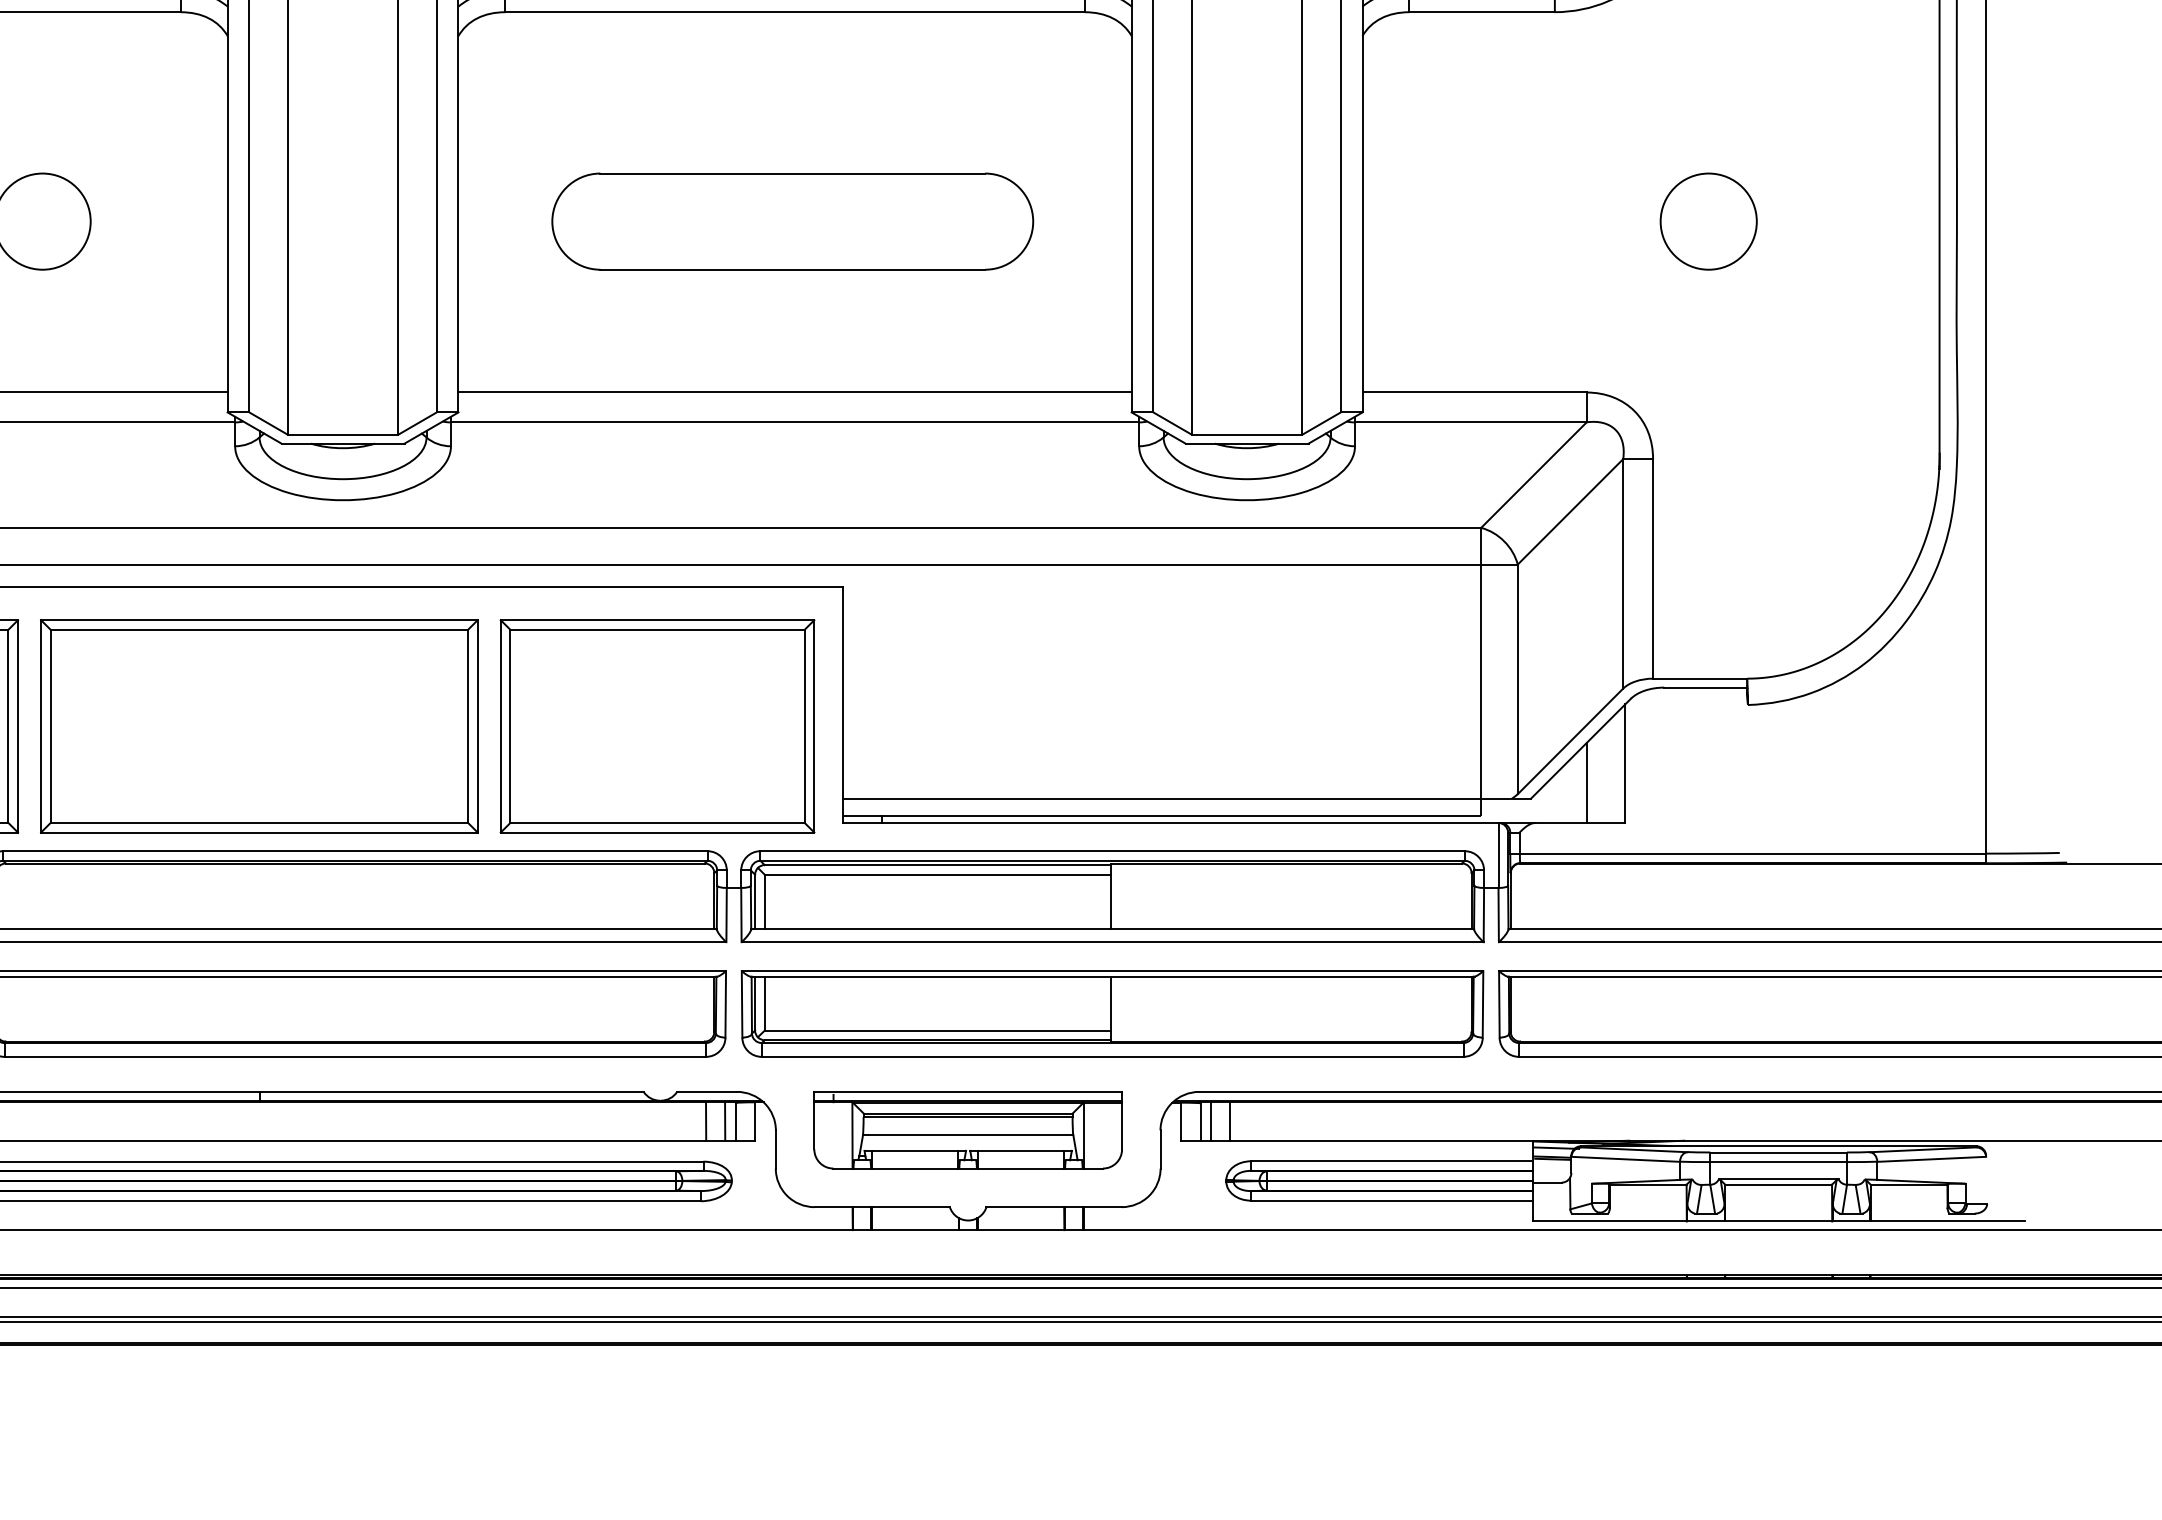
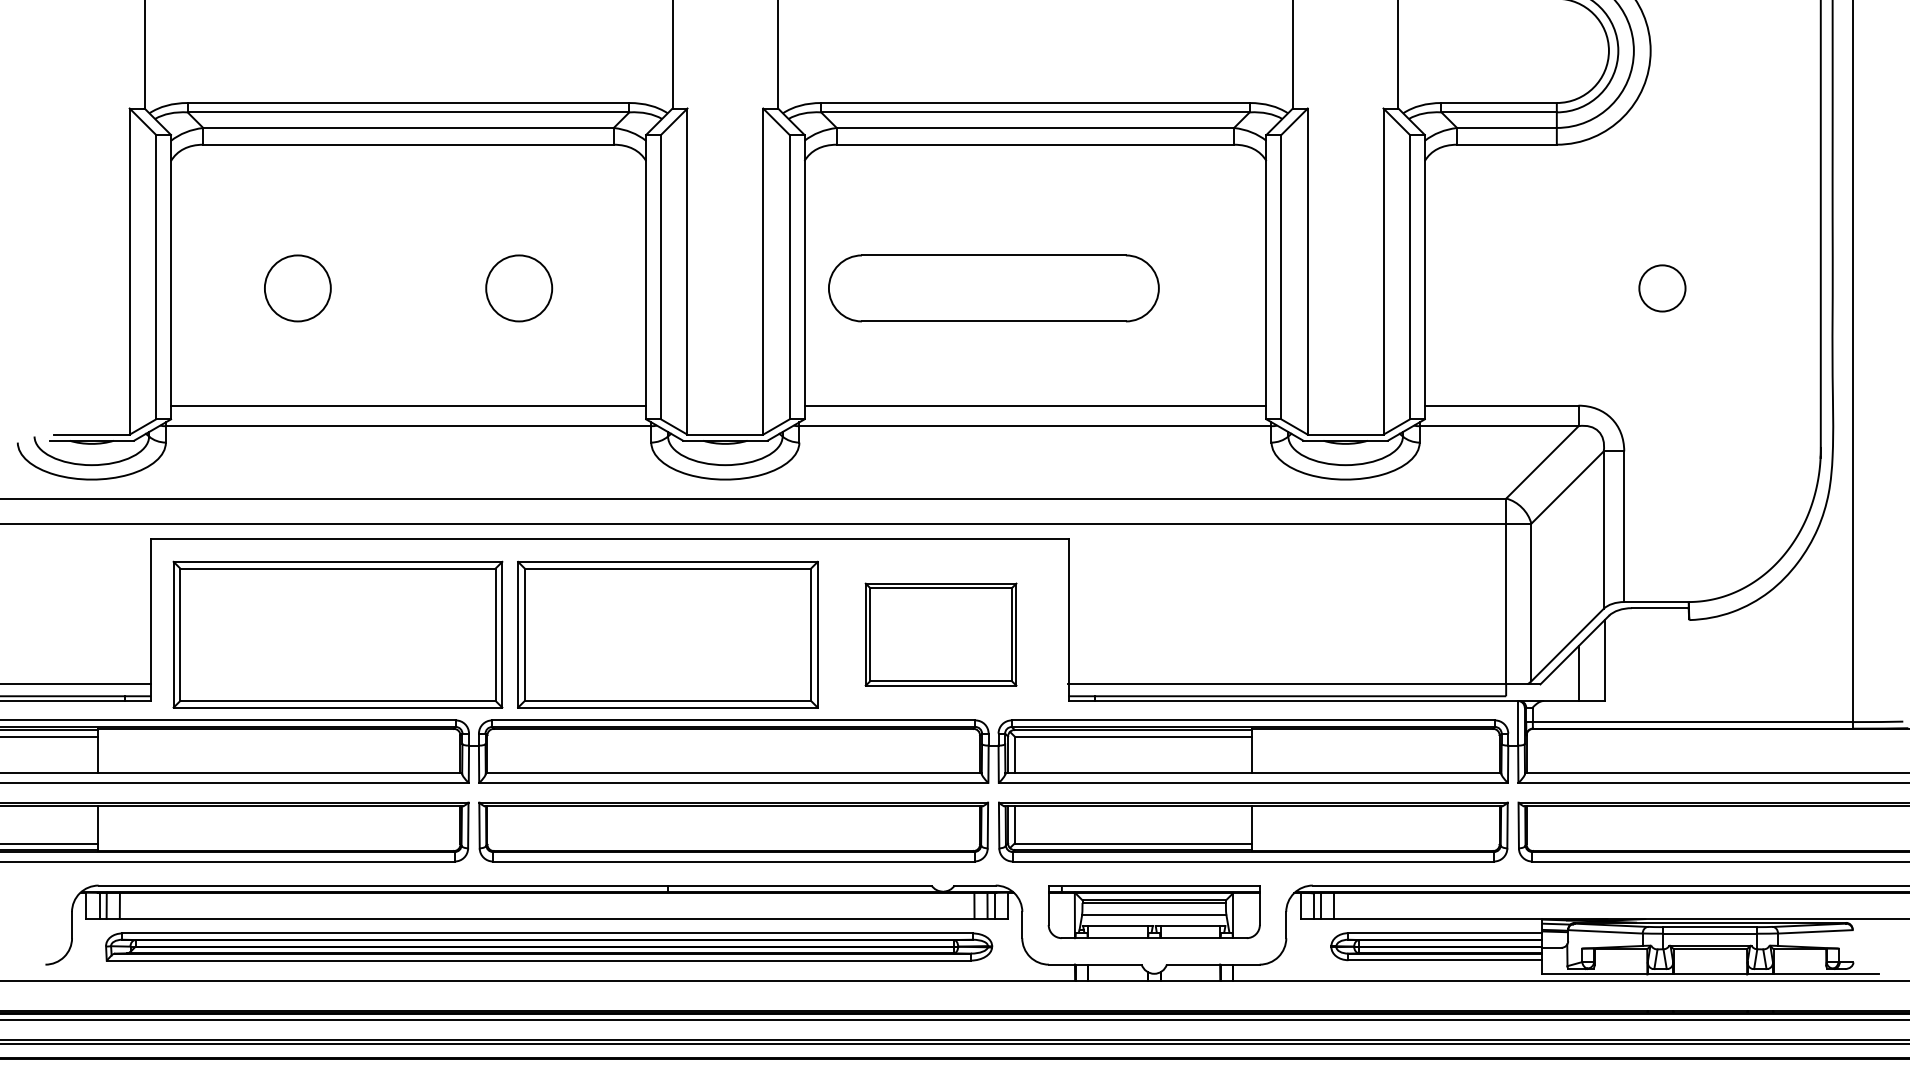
part: (792, 221) -> (993, 288), moved
circle: (1708, 221) -> (1662, 288), size x0.7
part: (656, 725) -> (940, 634), size x0.7

